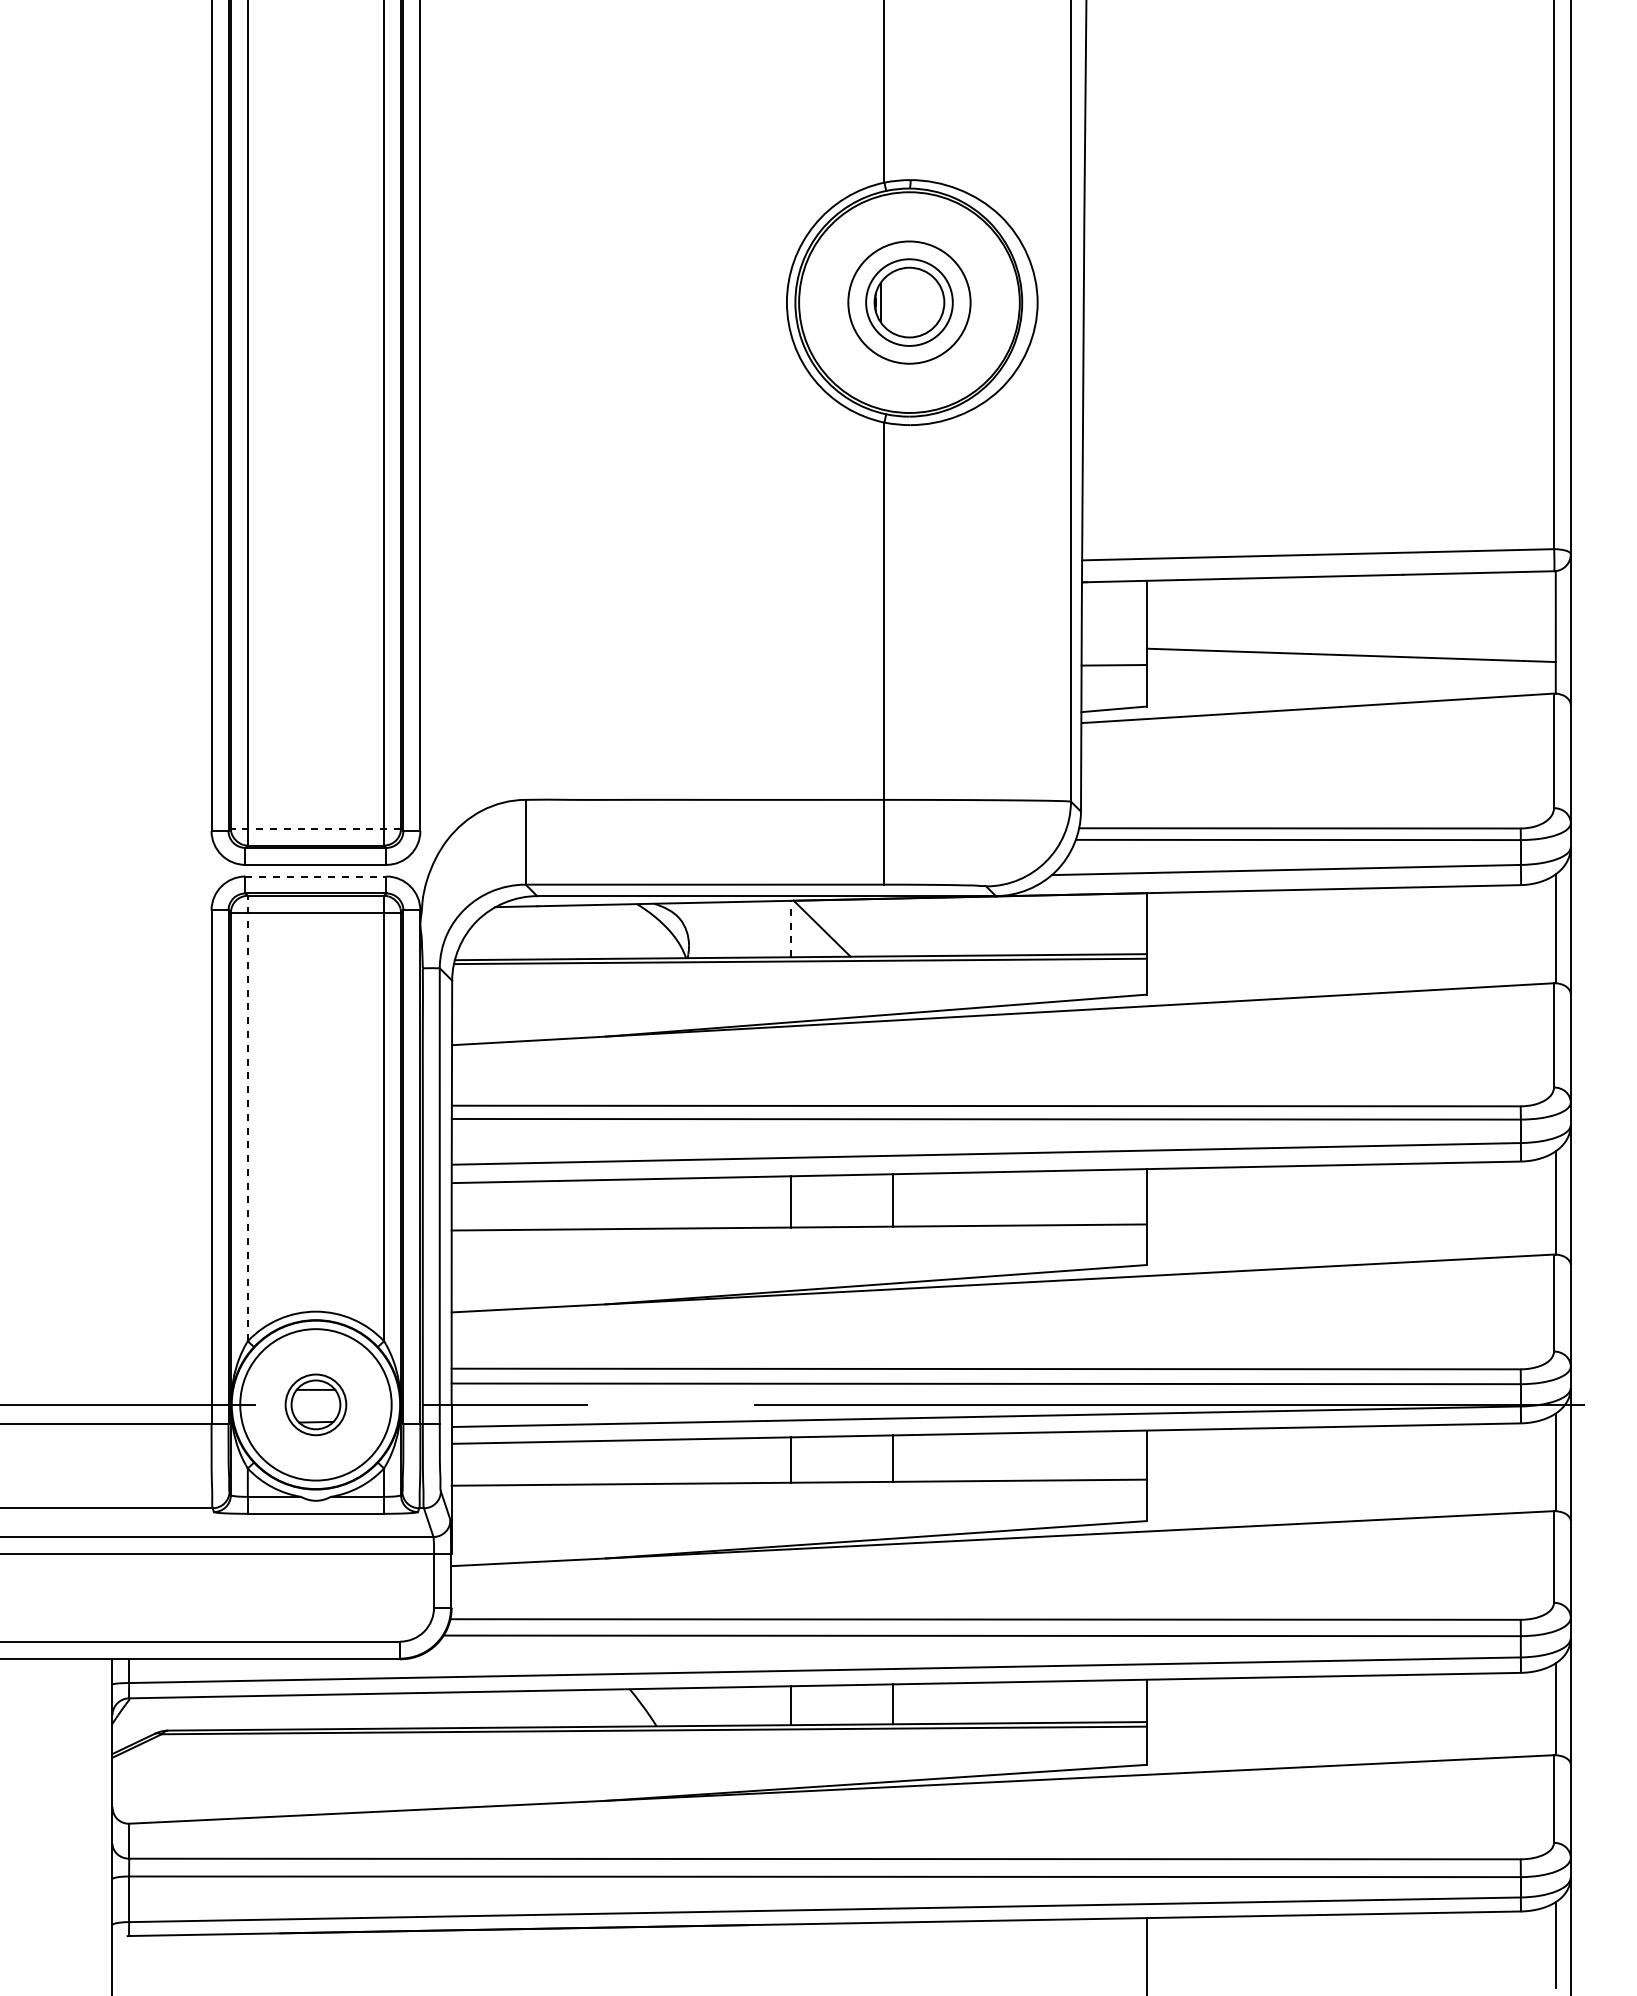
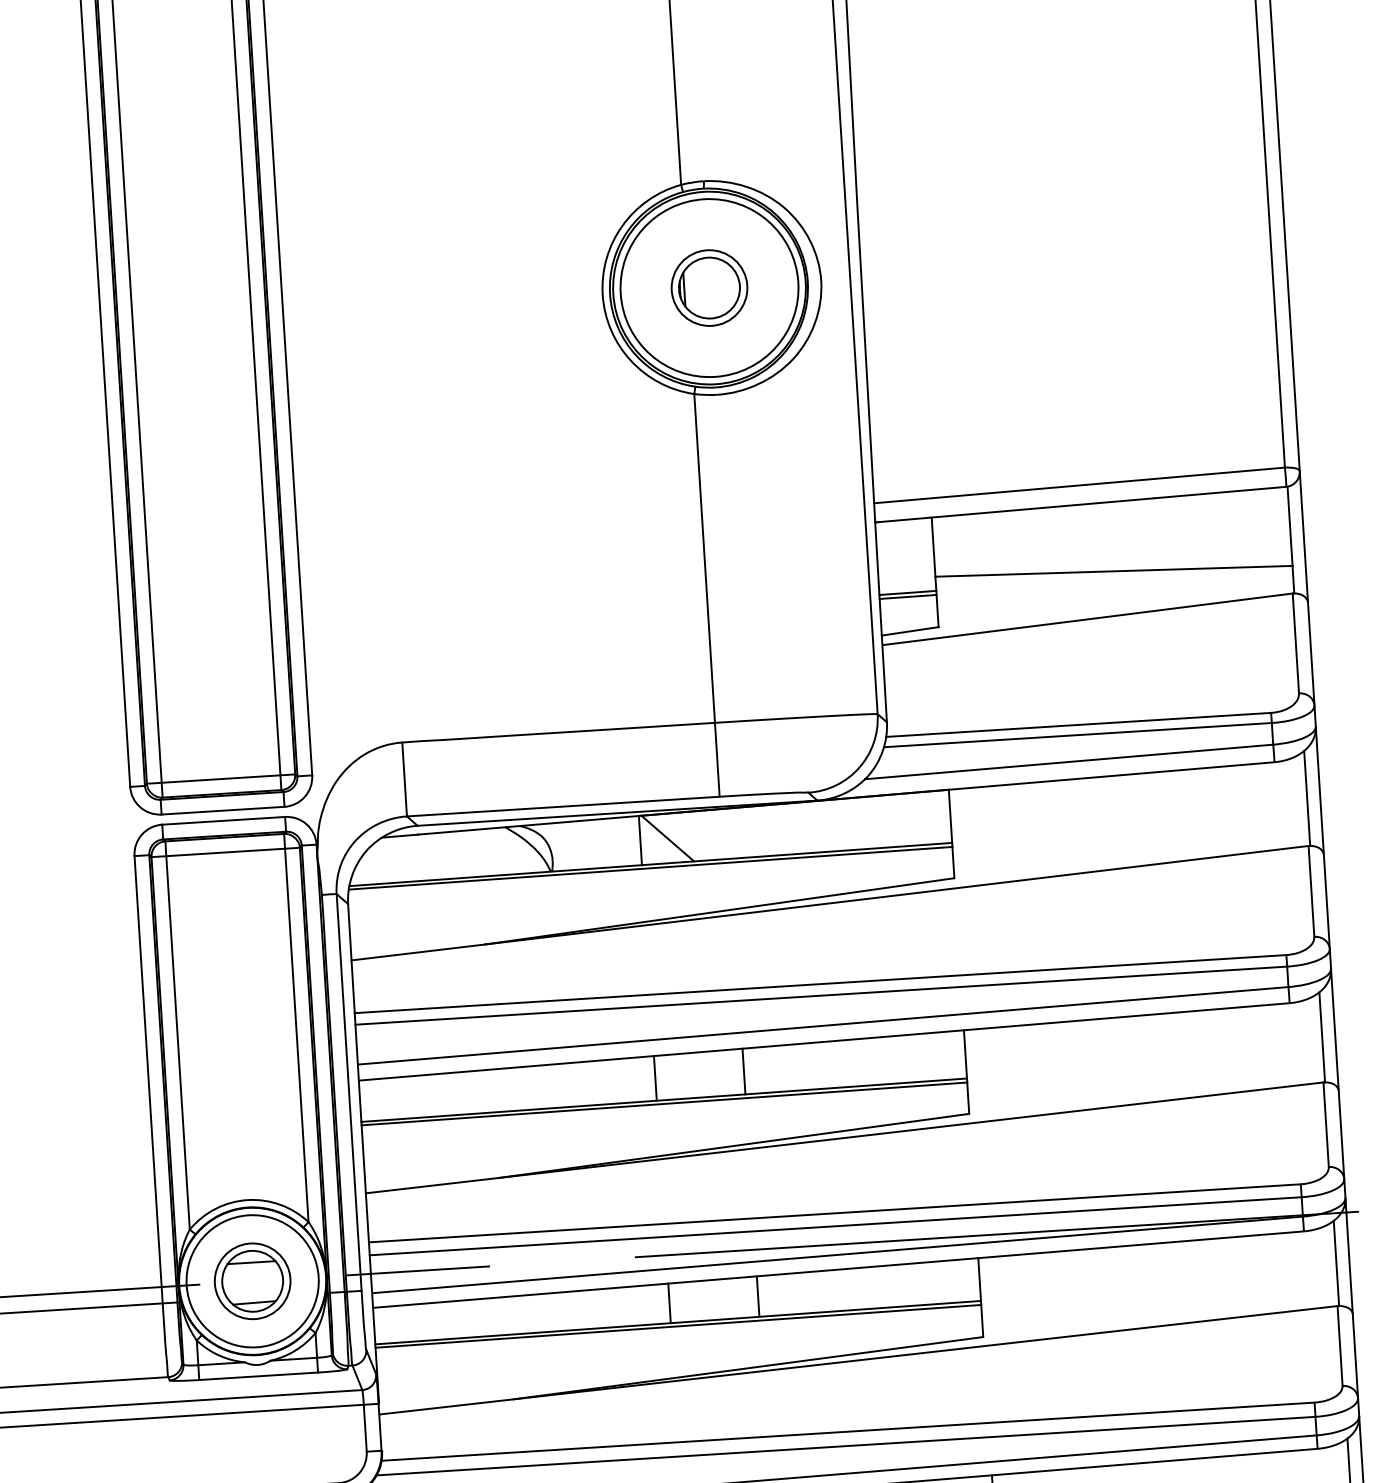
circle: (909, 302) -> (709, 287), size x1.67
line: (1113, 669) -> (907, 596), added
line: (315, 828) -> (220, 779), dashed -> solid
line: (315, 876) -> (223, 820), dashed -> solid
line: (790, 928) -> (640, 840), dashed -> solid
line: (247, 1118) -> (177, 1035), dashed -> solid
line: (798, 1231) -> (663, 1103), added
part: (315, 1404) -> (252, 1281), size x1.43
line: (798, 1486) -> (677, 1326), added

